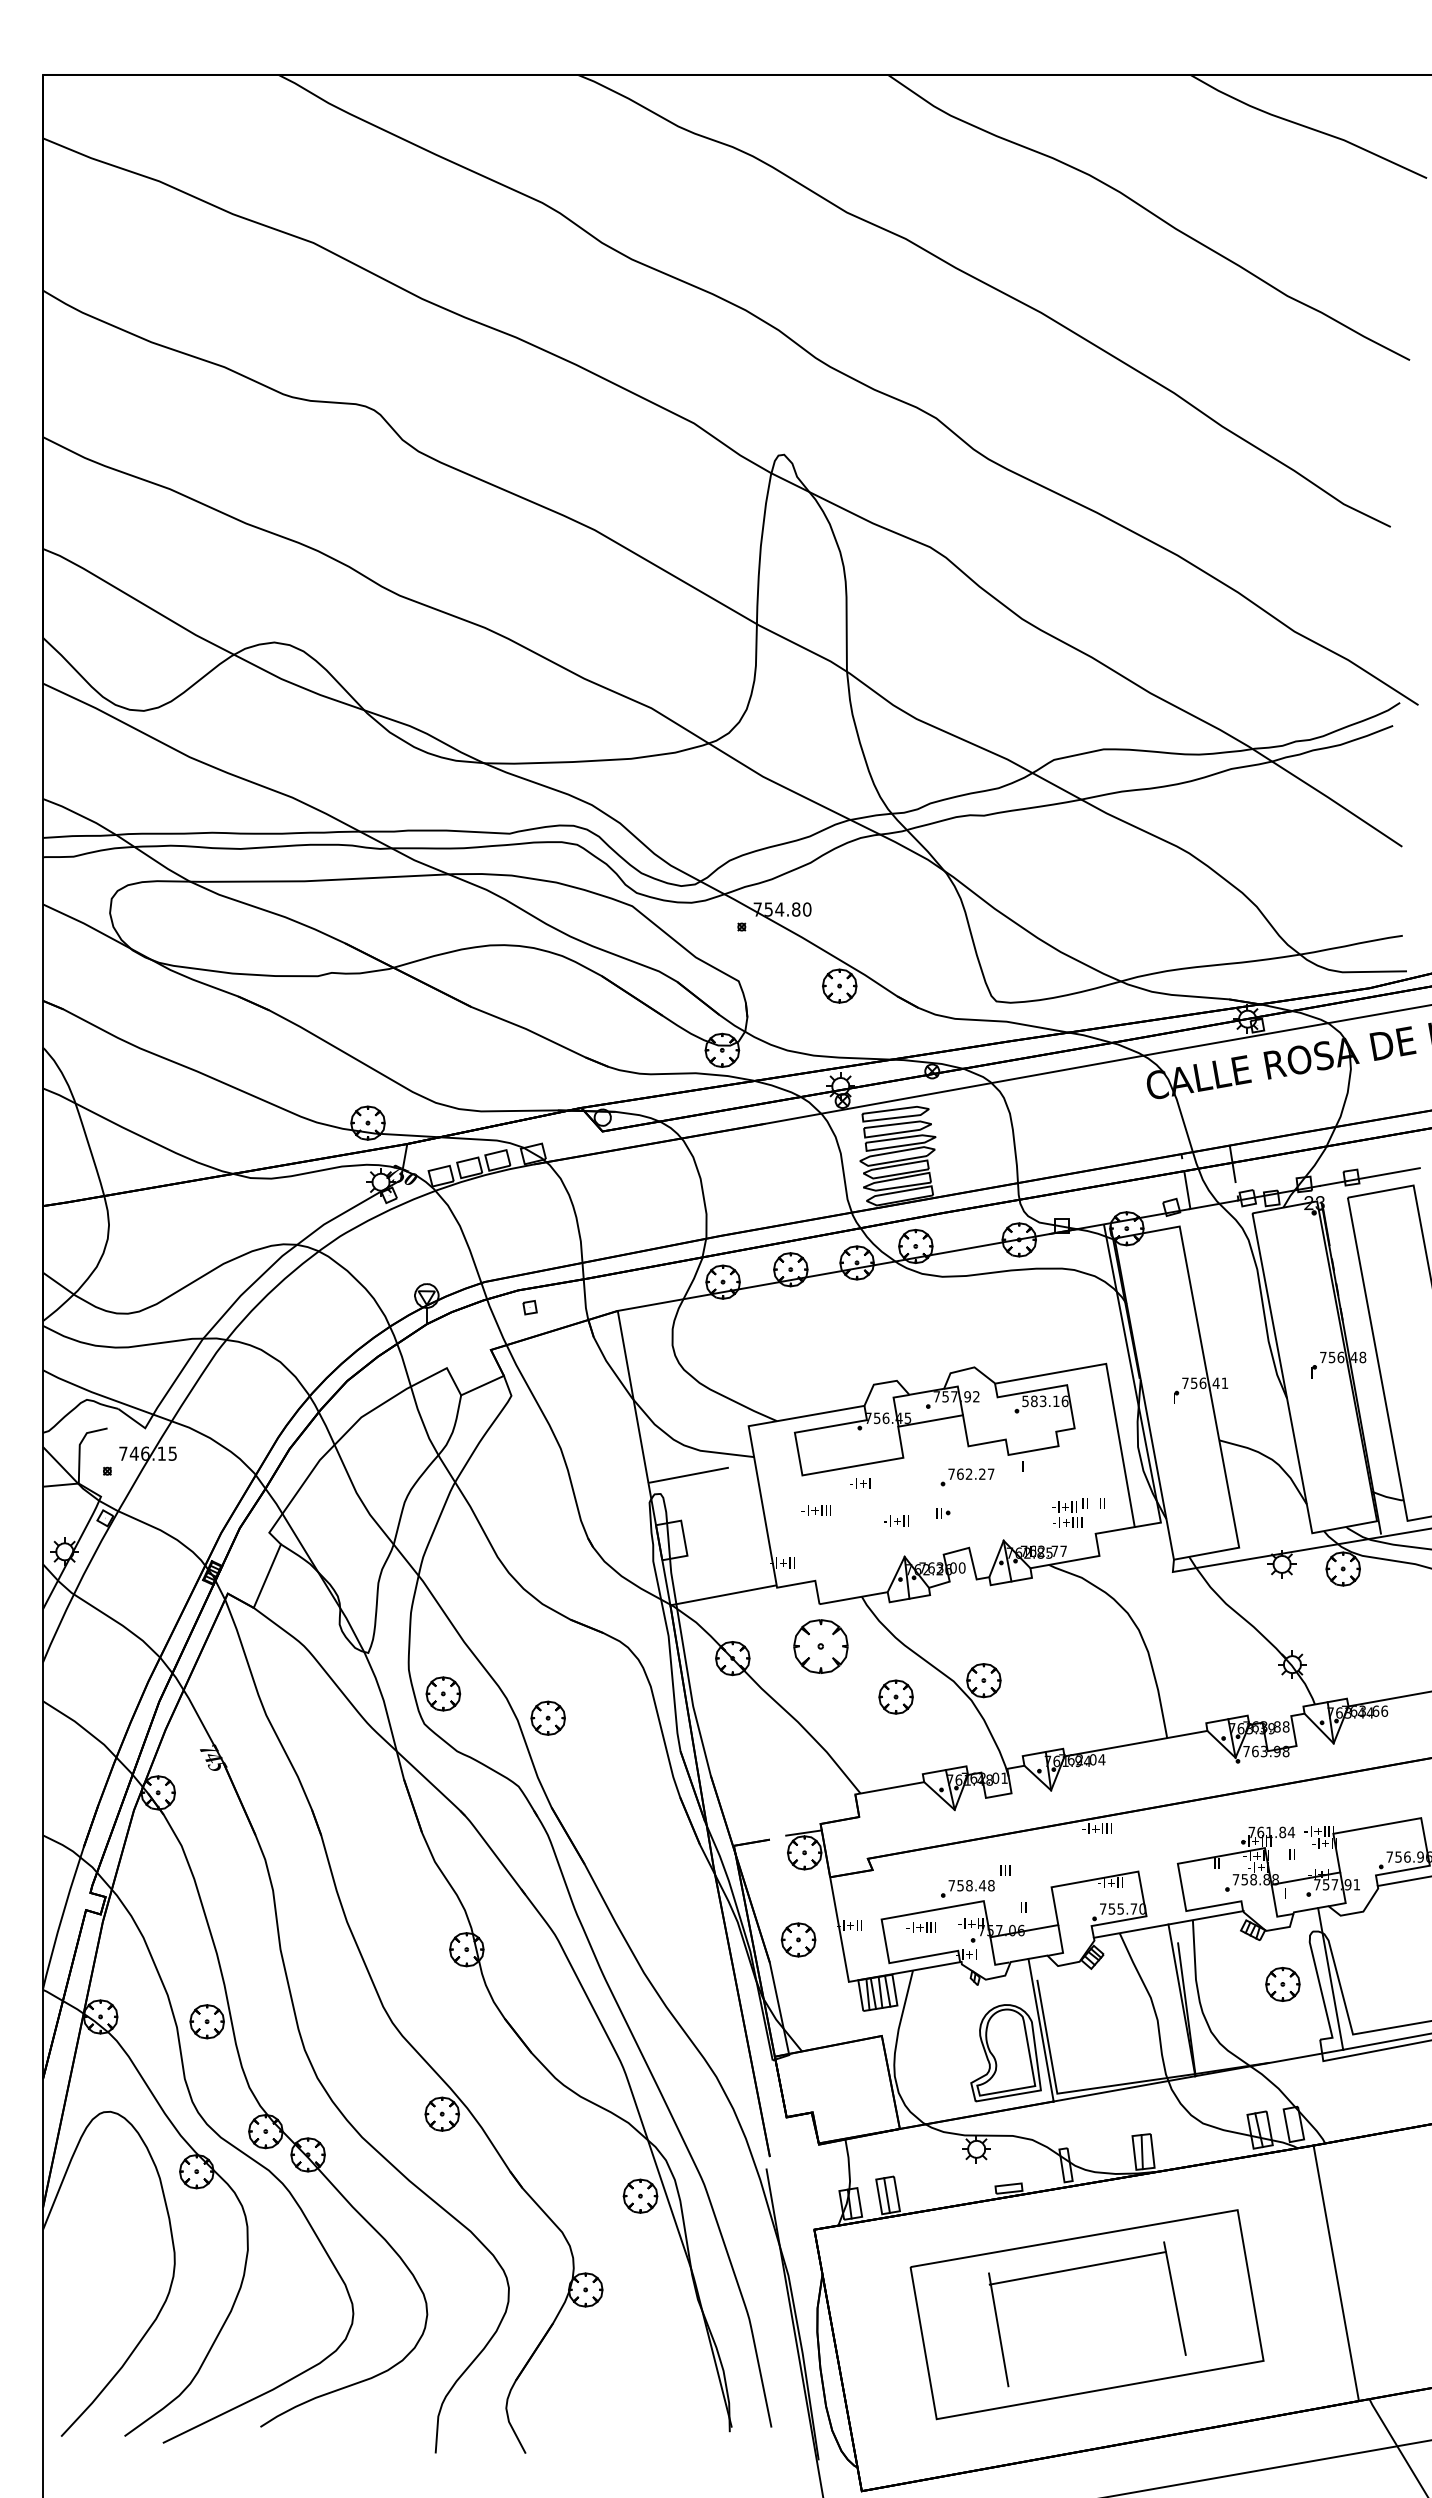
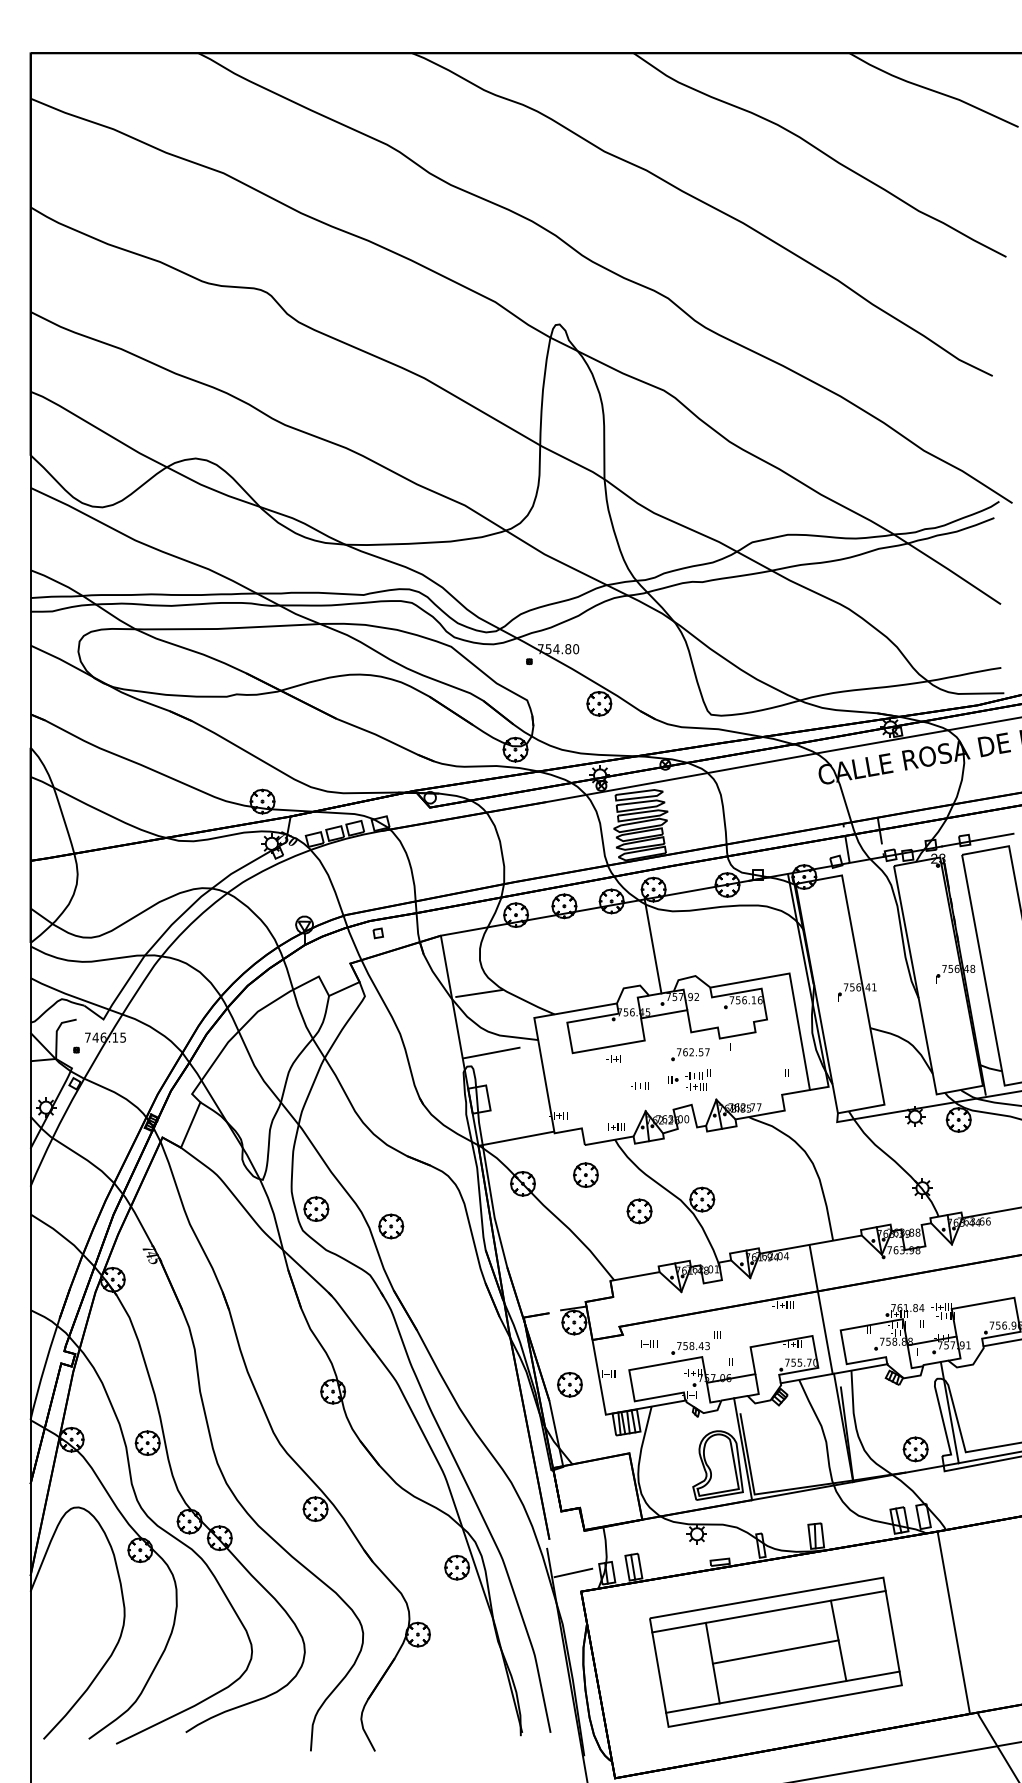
line: (914, 1325) -> (652, 946), added
line: (671, 1391) -> (479, 993), added
text: (1034, 1401) -> (738, 1000), 583.16 -> 756.16
text: (982, 1473) -> (701, 1051), 762.27 -> 762.57
text: (815, 1510) -> (613, 1127), moved
text: (1069, 1512) -> (697, 1079), moved
part: (820, 1645) -> (585, 1174), size x0.62
line: (1150, 1834) -> (821, 1309), added
text: (991, 1885) -> (707, 1345), 758.48 -> 758.43
text: (920, 1927) -> (646, 1344), moved
part: (1282, 1984) -> (915, 1449), moved
line: (803, 2203) -> (573, 1572), added
line: (1076, 2257) -> (768, 1611), added
line: (1077, 2268) -> (775, 1652), moved
line: (1096, 2370) -> (782, 1692), added

